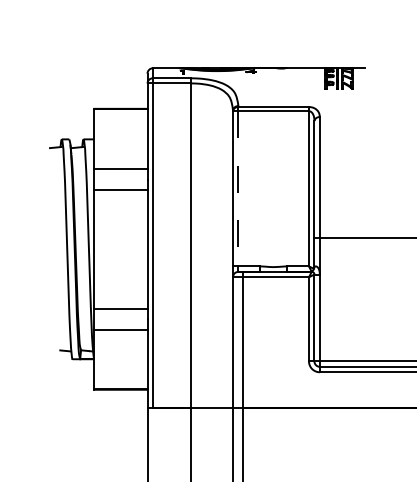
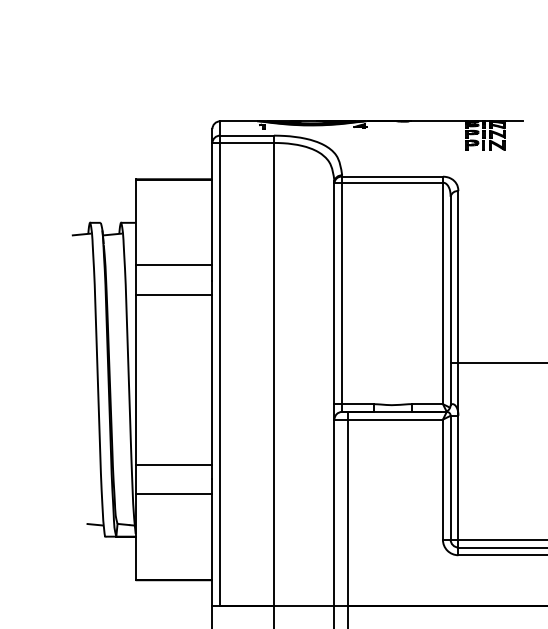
line: (238, 188) -> (342, 292), dashed -> solid

